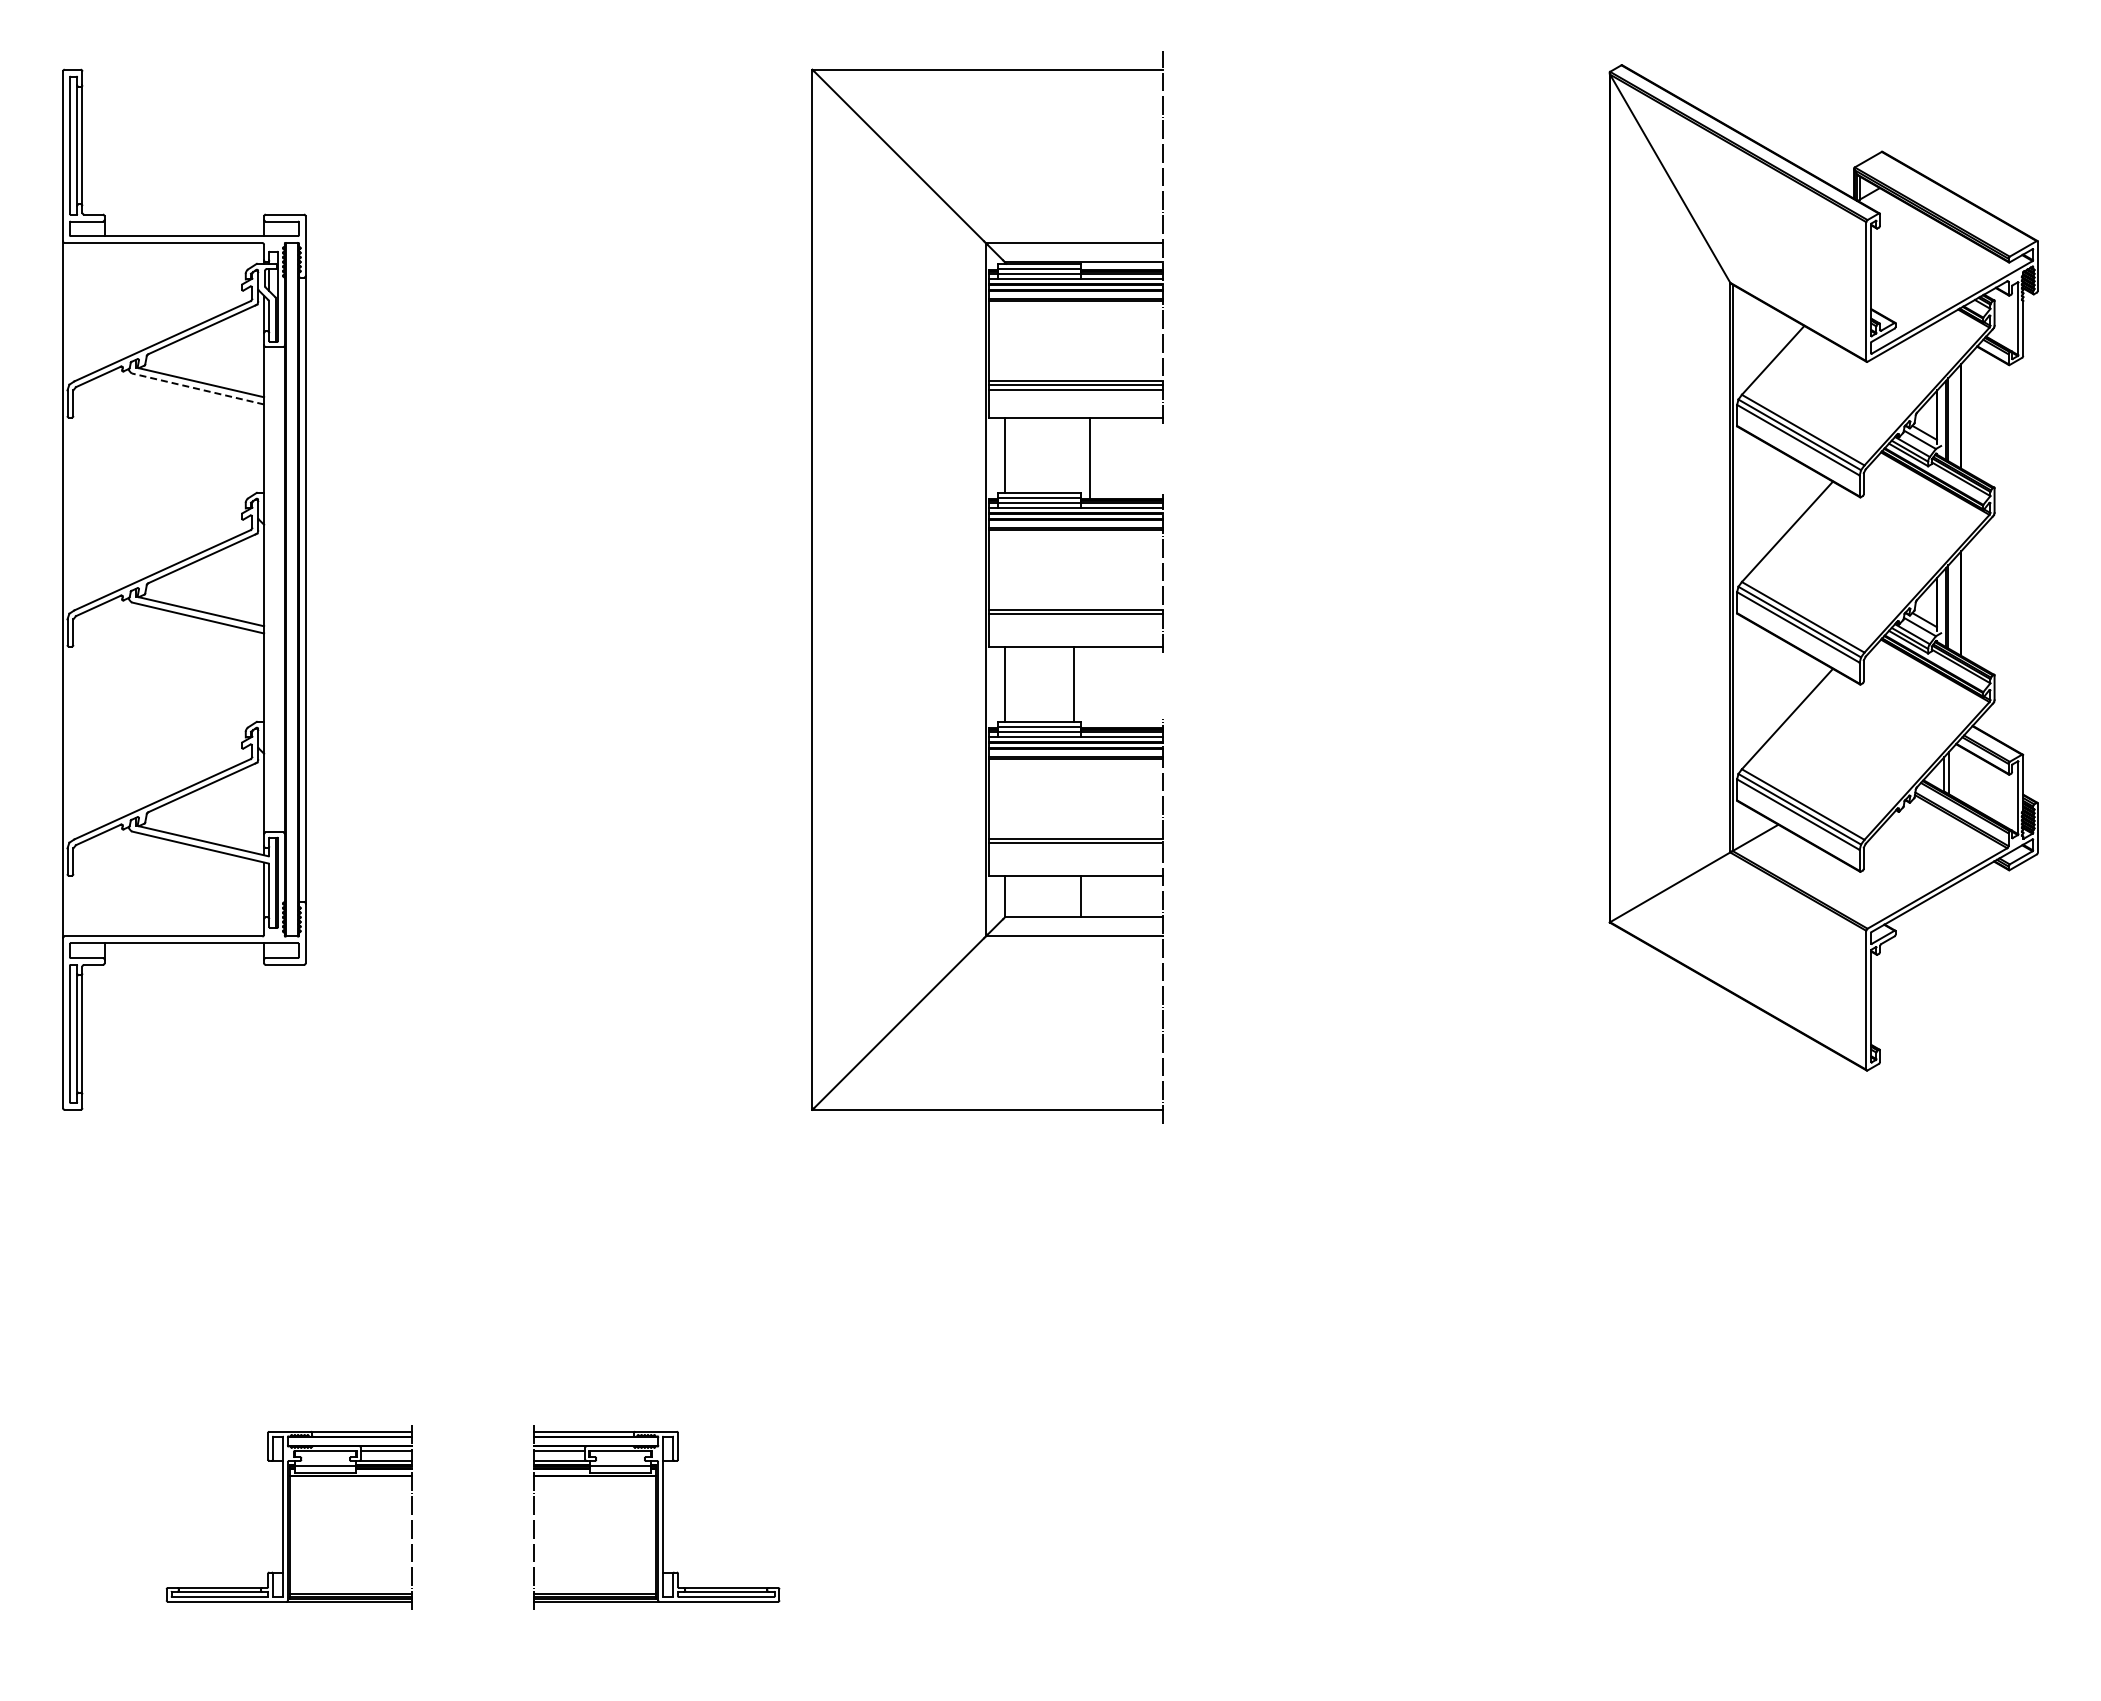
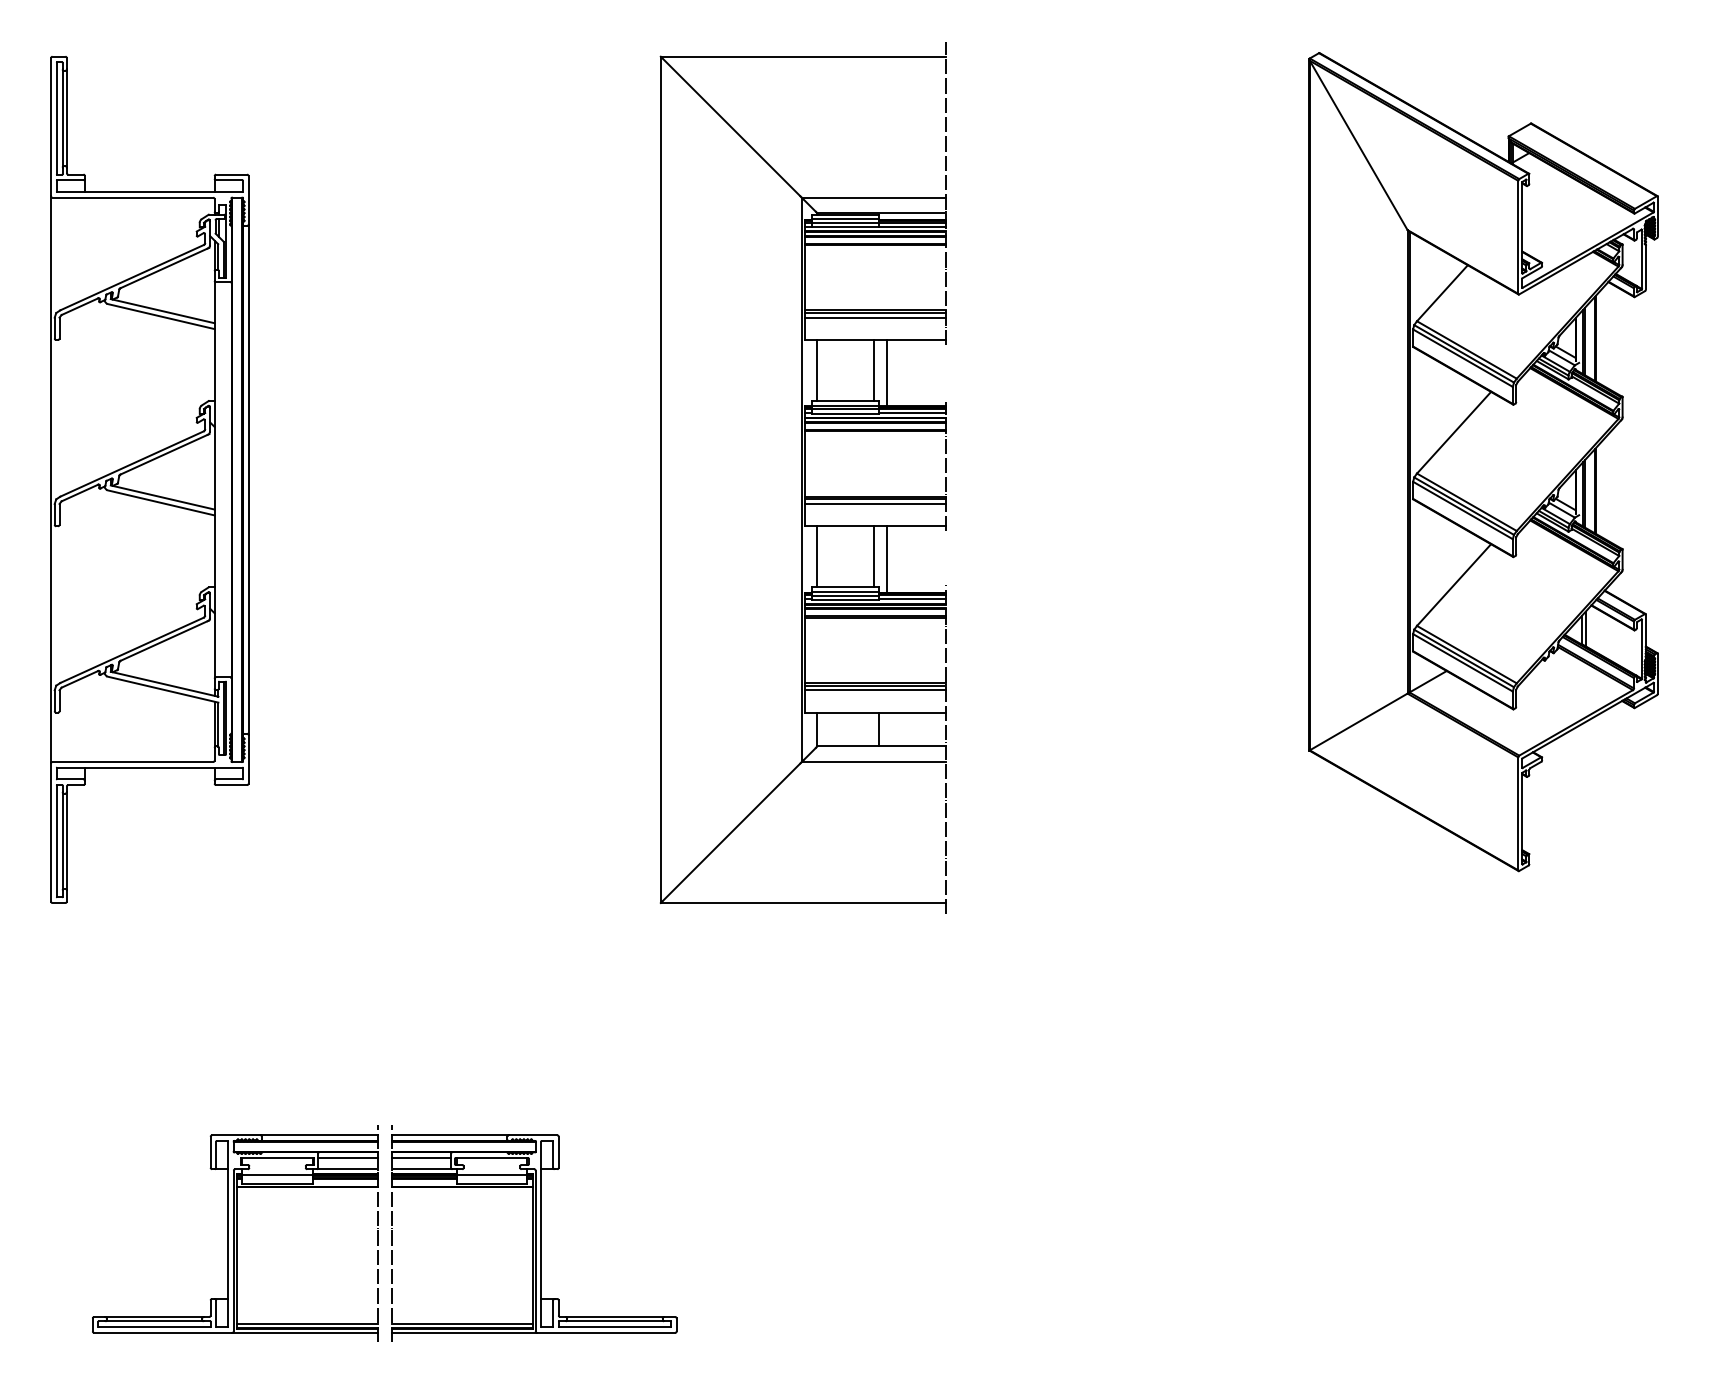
line: (198, 389) -> (161, 316), dashed -> solid
line: (1074, 454) -> (874, 369), added
line: (1075, 619) -> (874, 504), added
line: (1089, 687) -> (886, 559), added
line: (1075, 848) -> (874, 690), added
part: (288, 1516) -> (234, 1233), size x1.43
part: (656, 1516) -> (533, 1233), size x1.43

